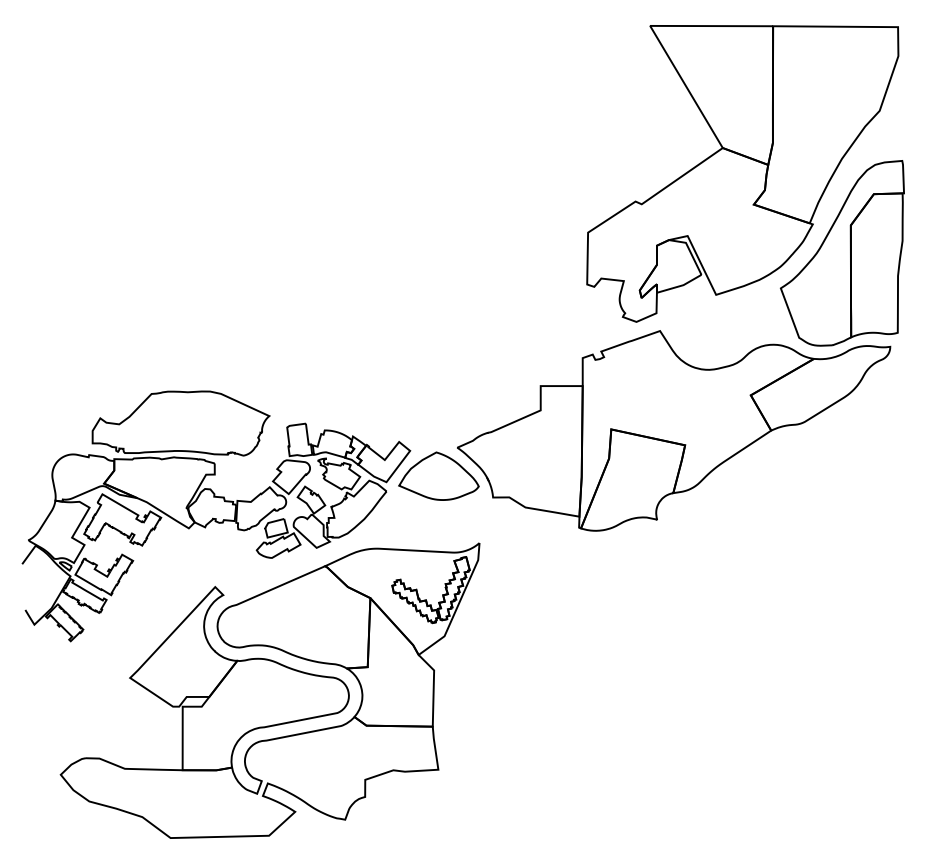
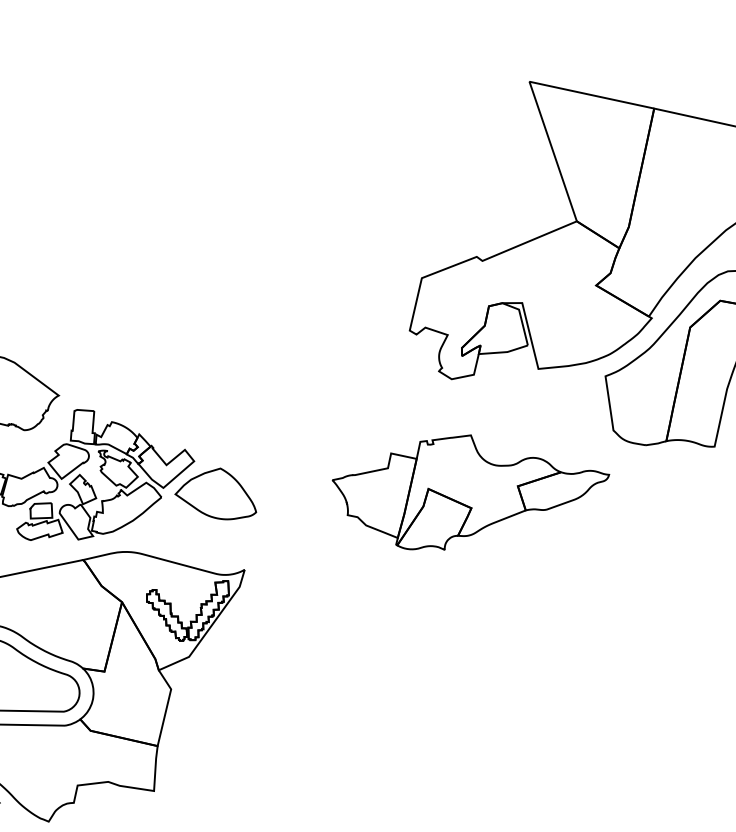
part: (674, 430) -> (466, 497), size x0.6

